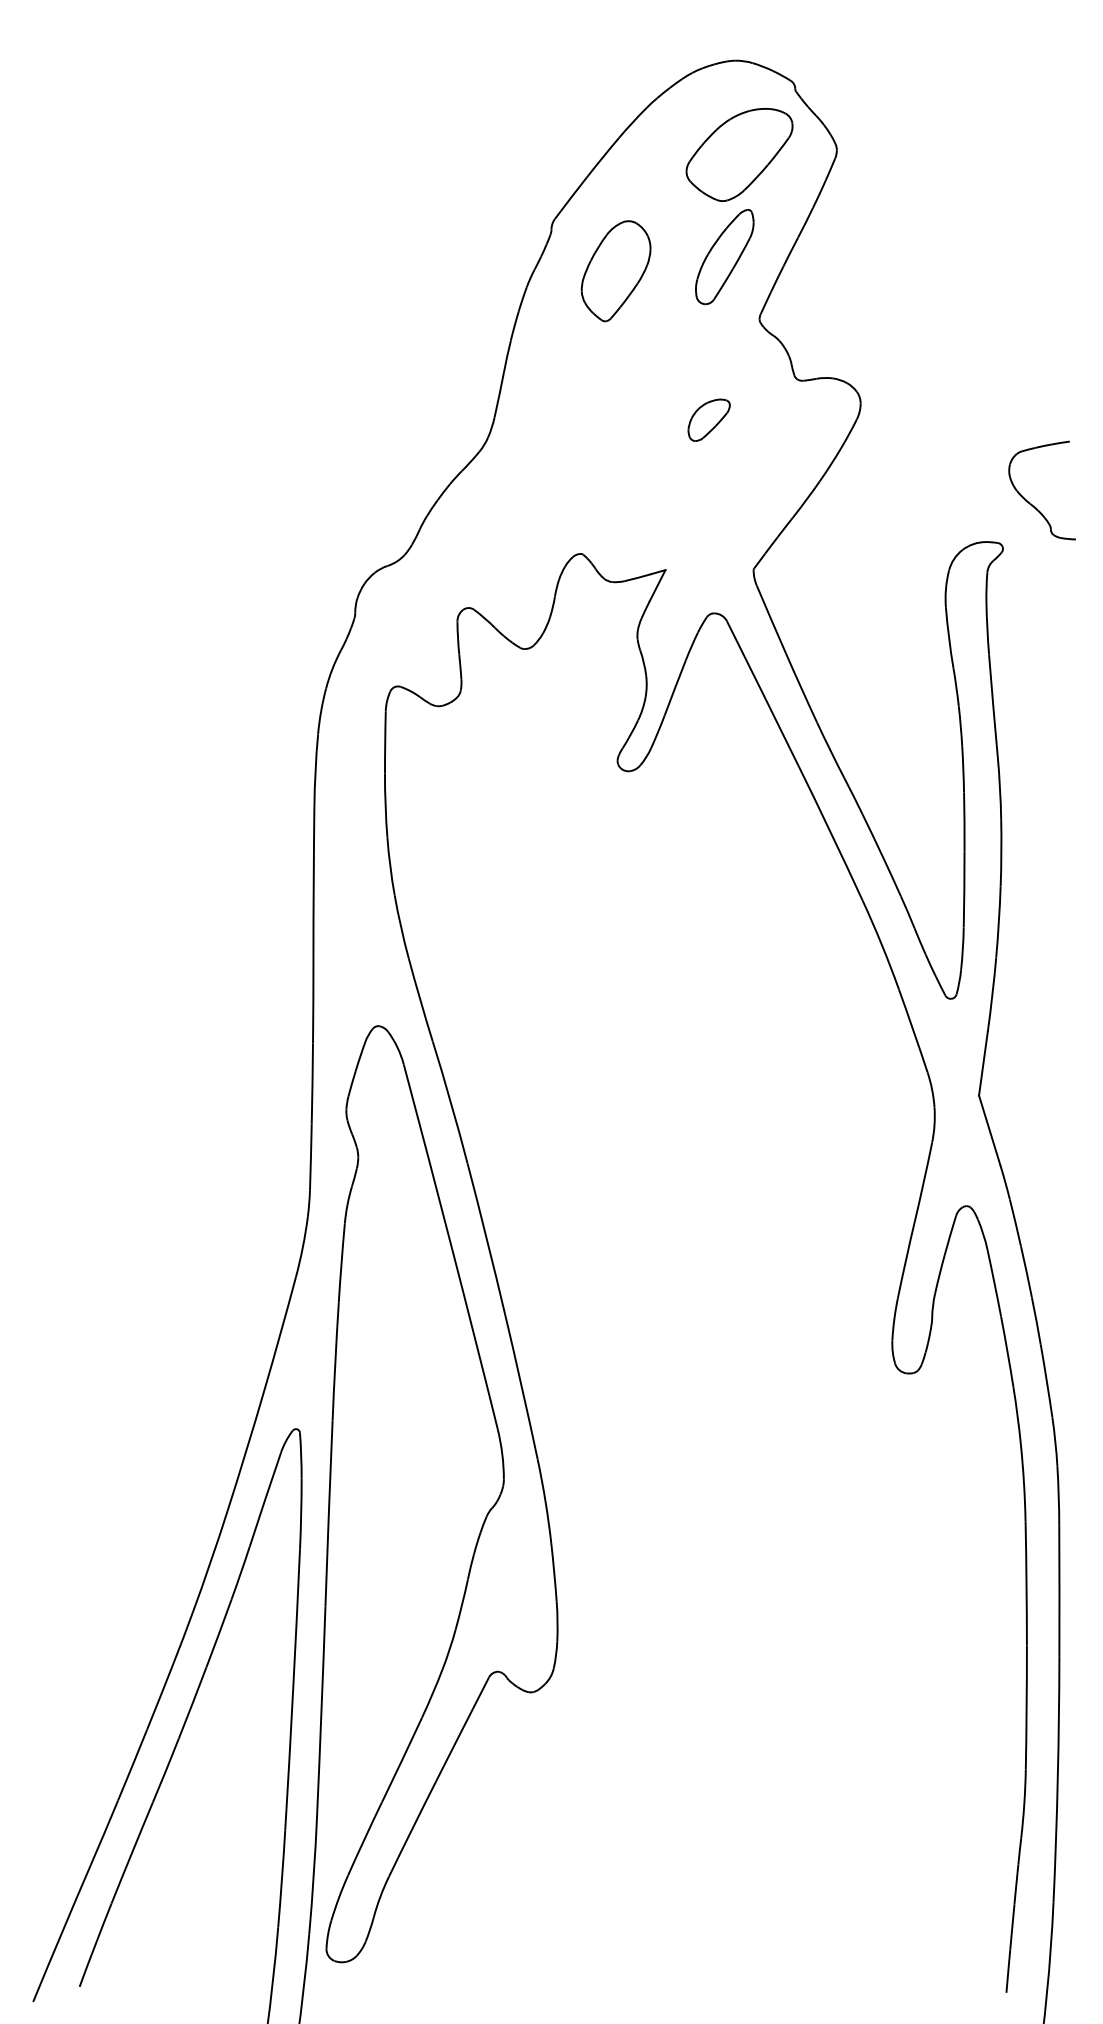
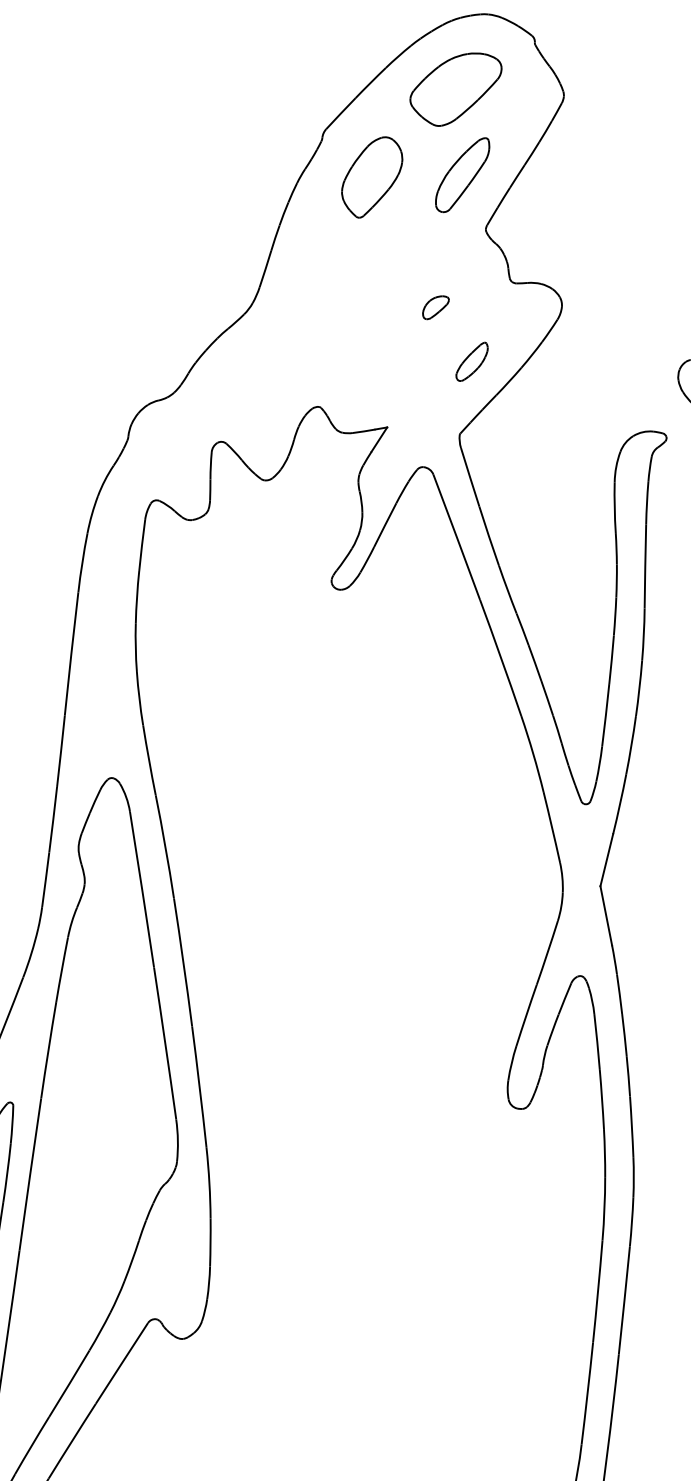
part: (739, 154) -> (455, 89), moved
part: (708, 419) -> (435, 307), size x0.71
part: (759, 480) -> (472, 361), added

